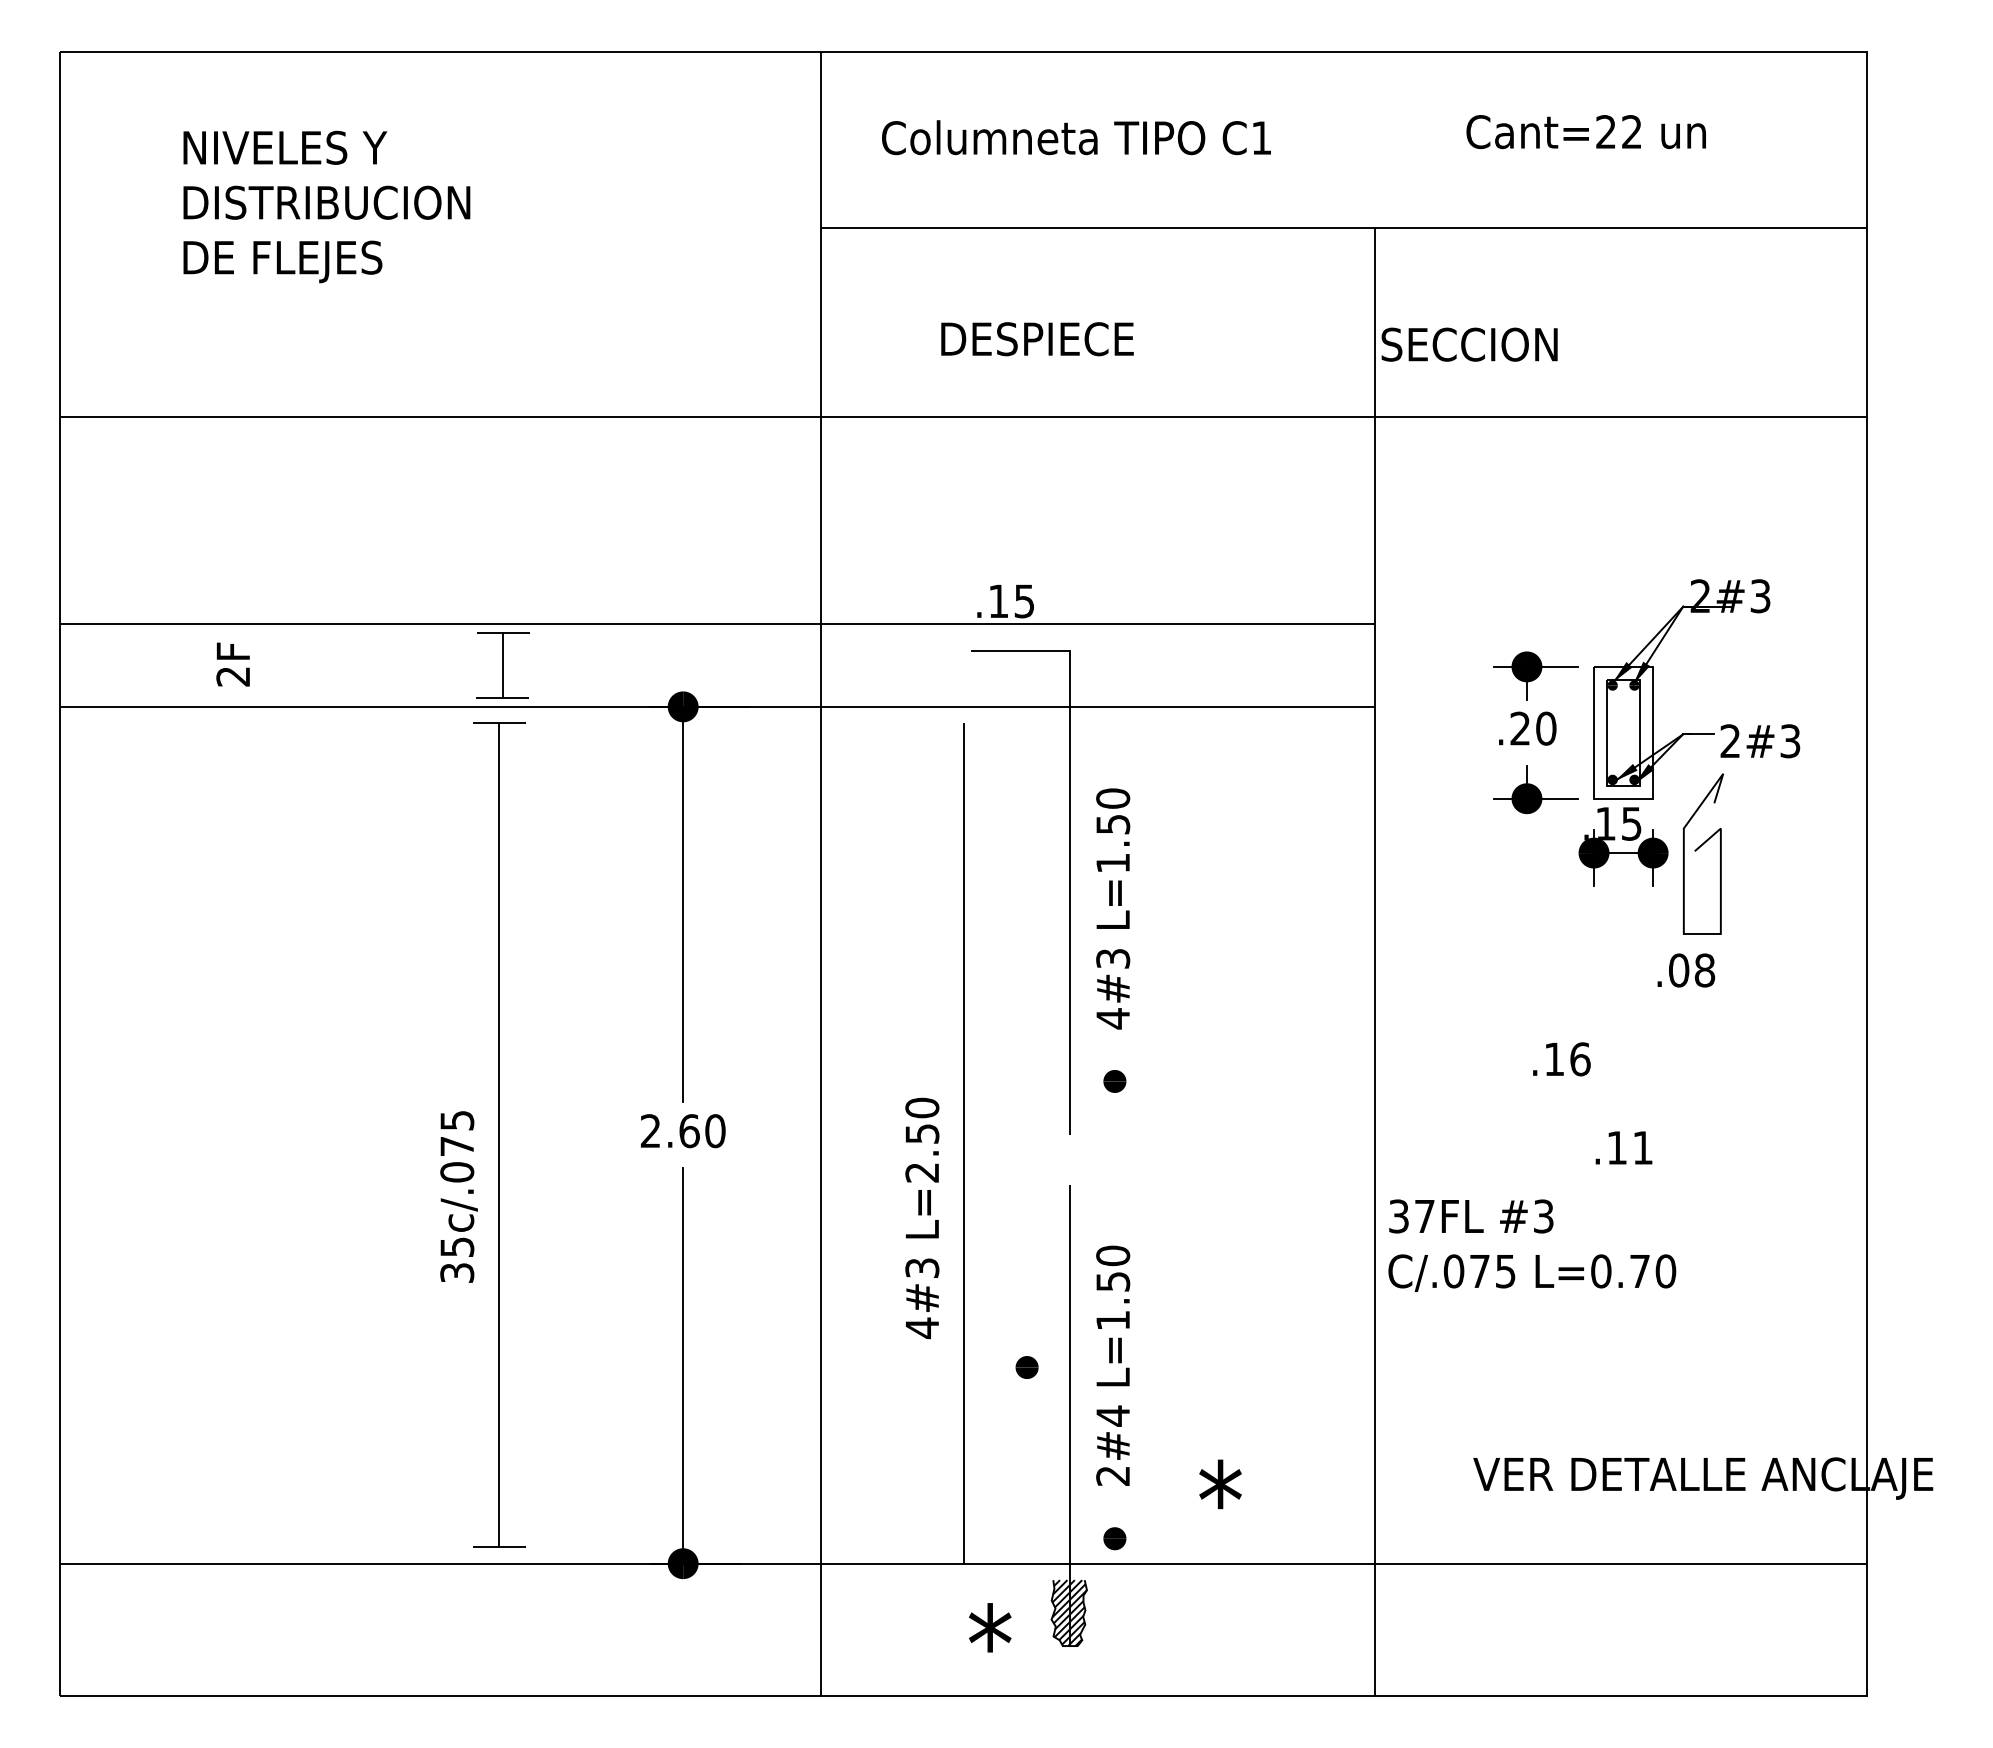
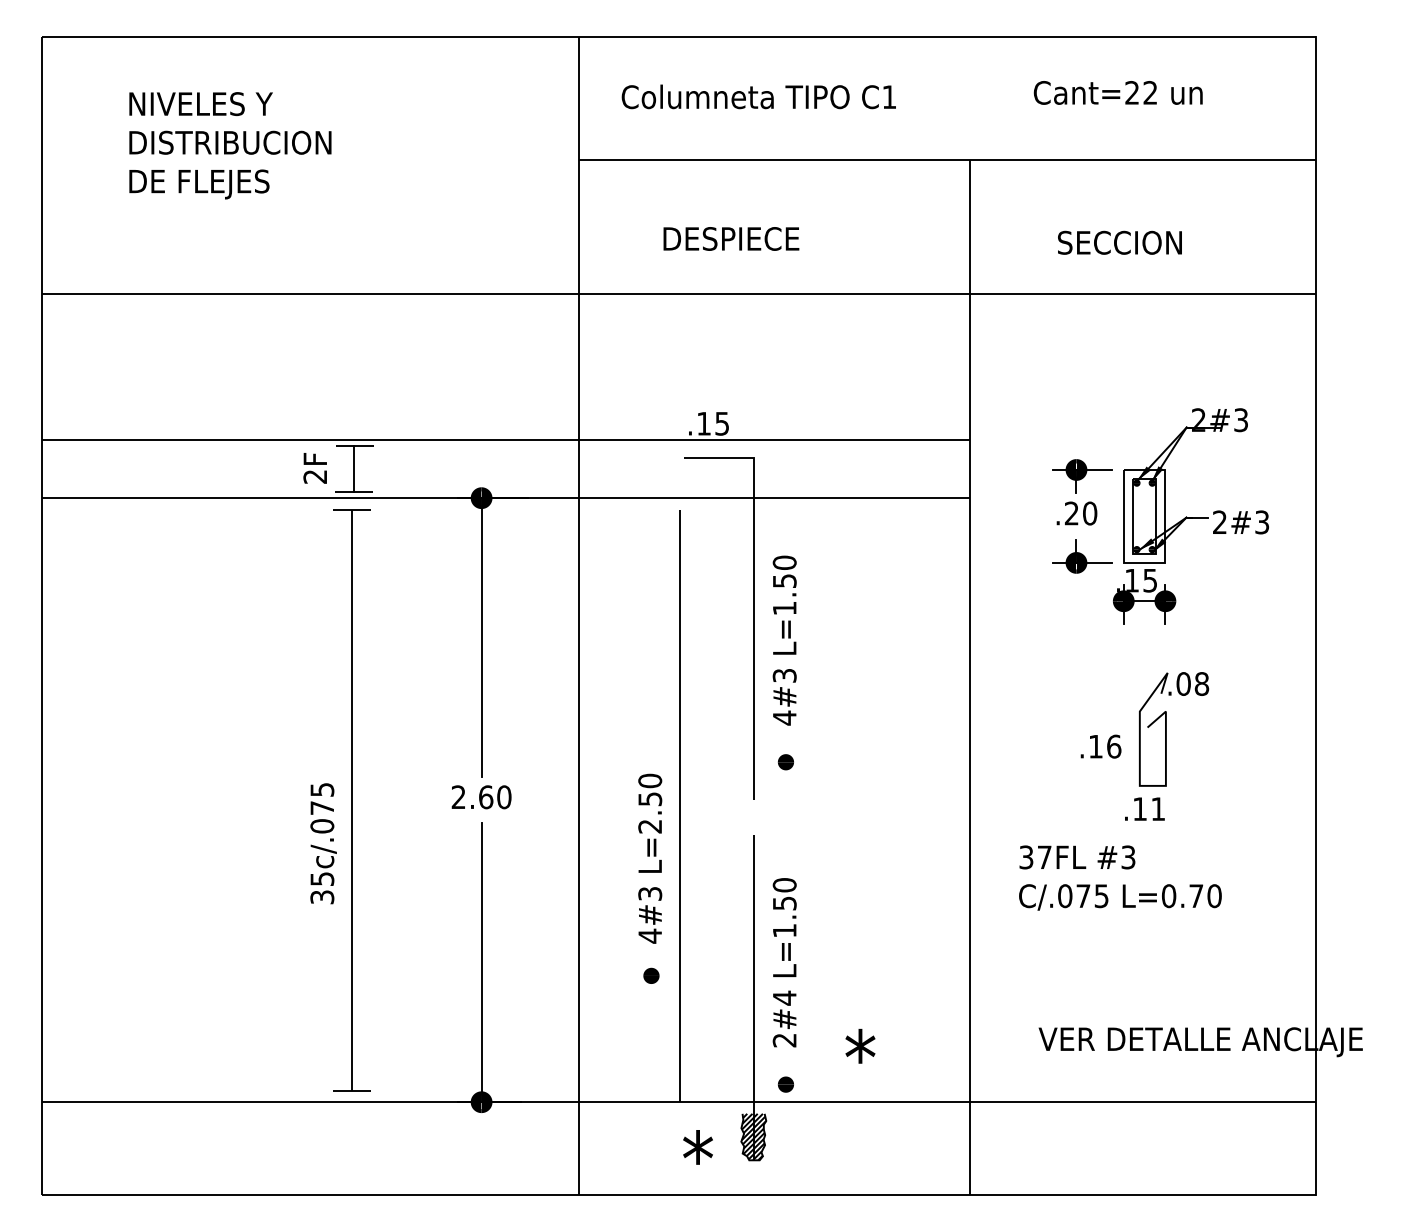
text: (1469, 344) -> (1119, 242), moved
text: (232, 664) -> (314, 468), moved
curve: (1699, 848) -> (1150, 725), moved
text: (1532, 1245) -> (1120, 877), moved
part: (1026, 1367) -> (651, 975), moved

